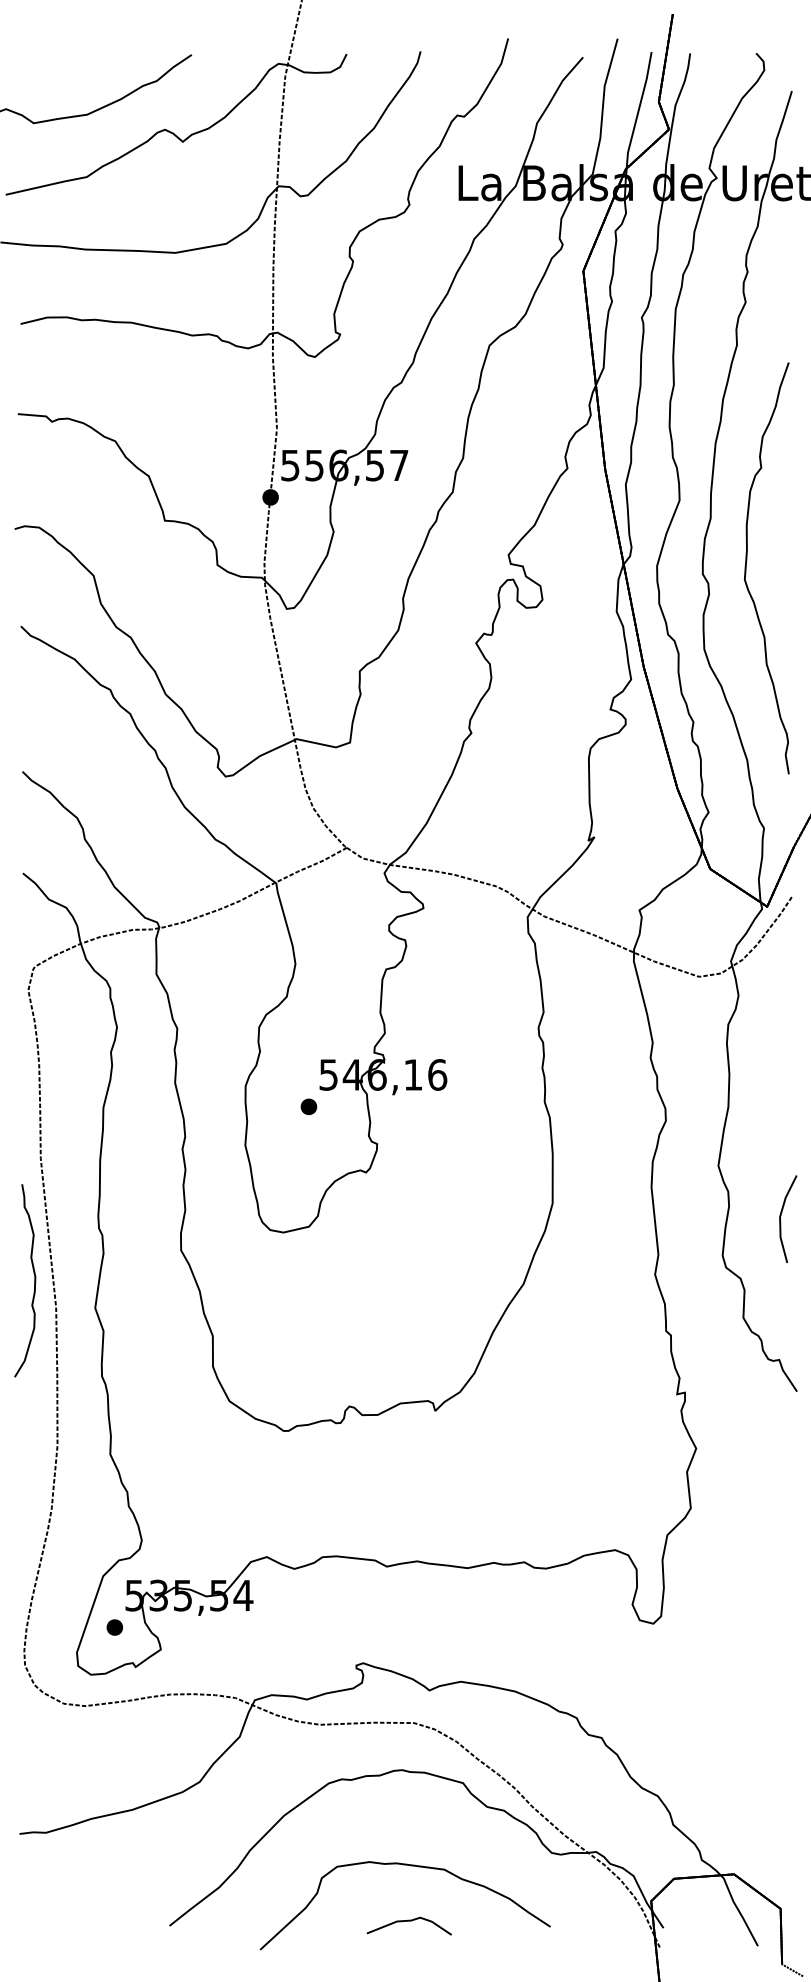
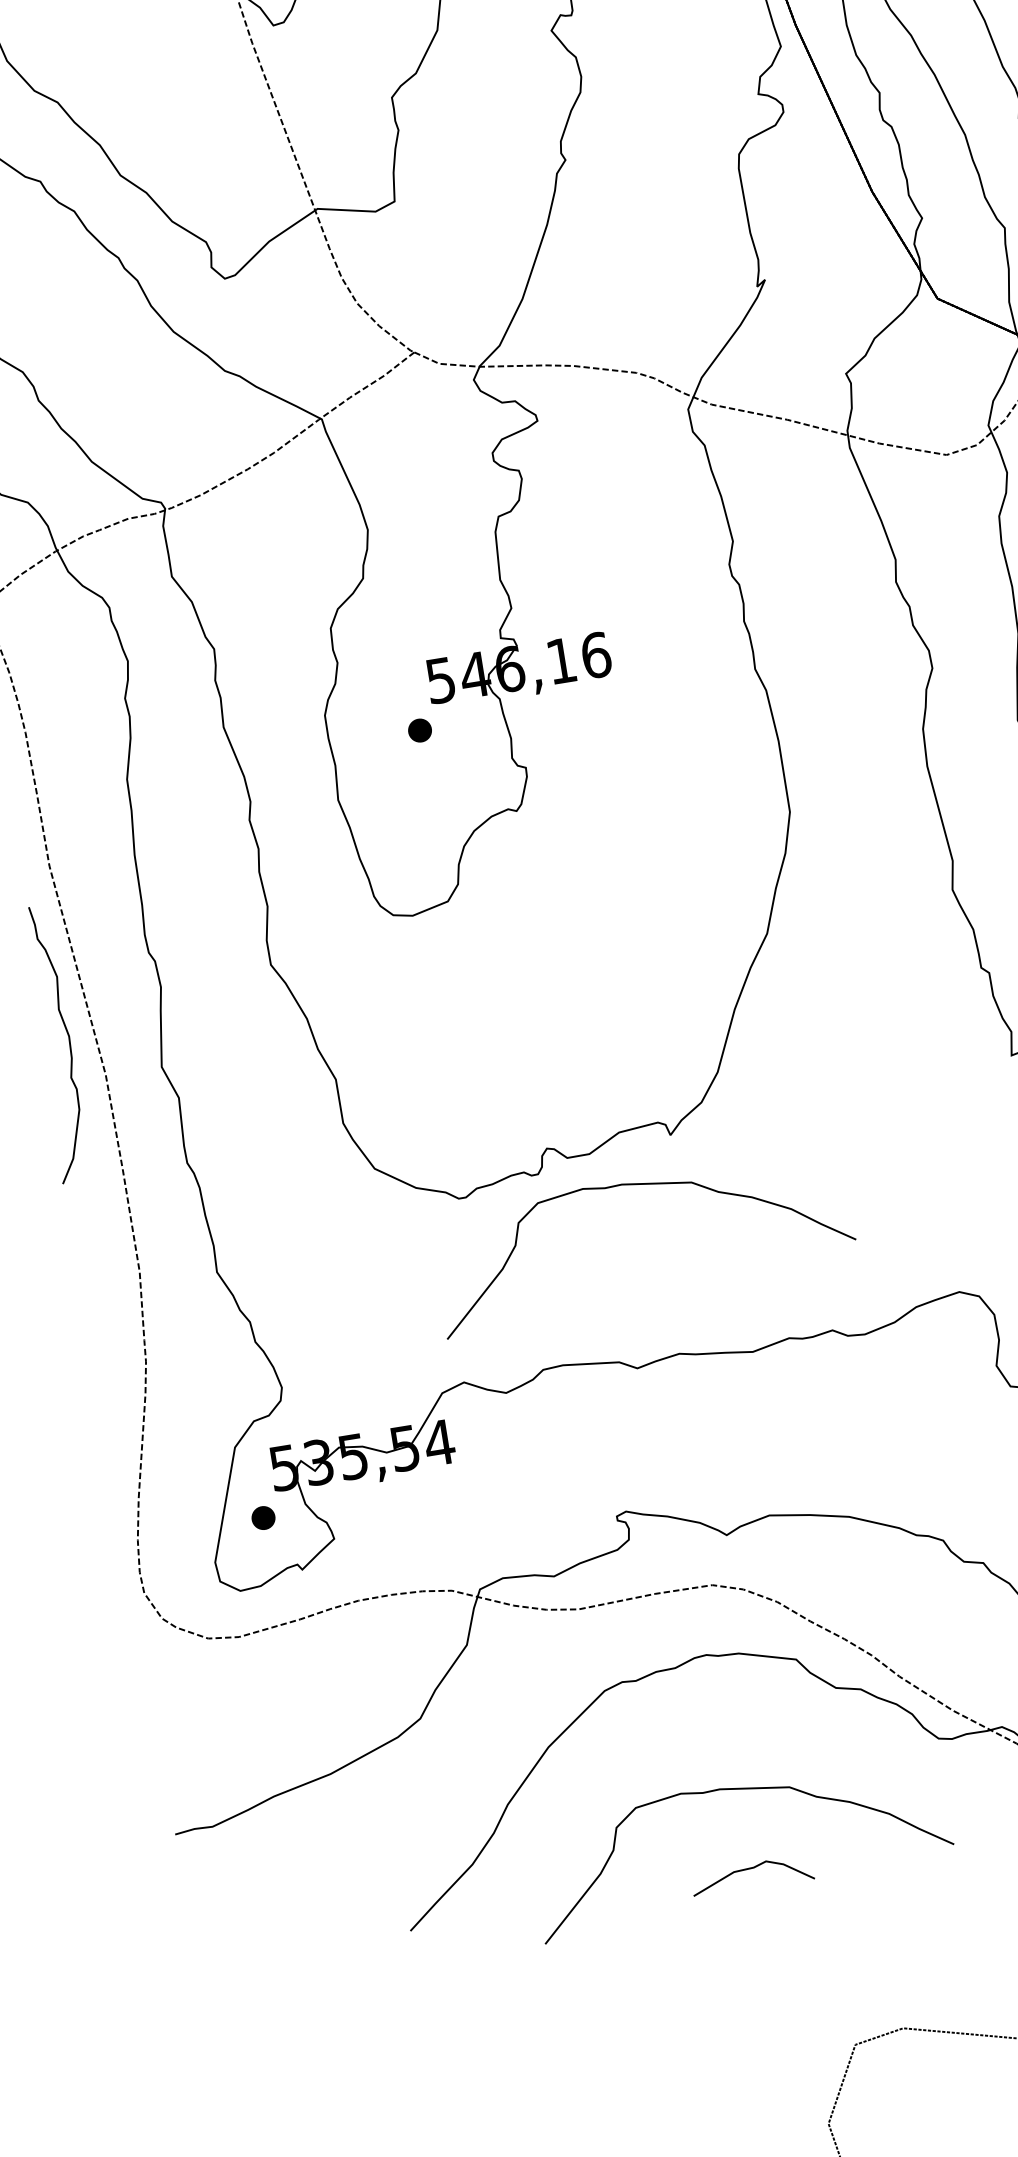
part: (410, 1442) -> (642, 1185), added

